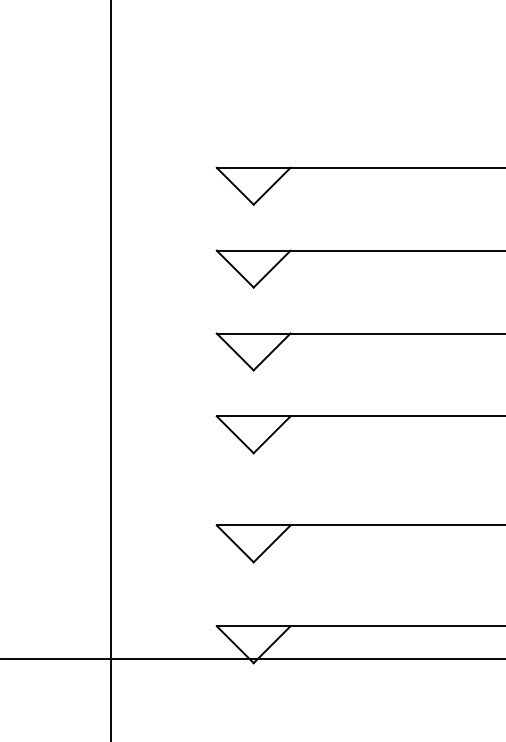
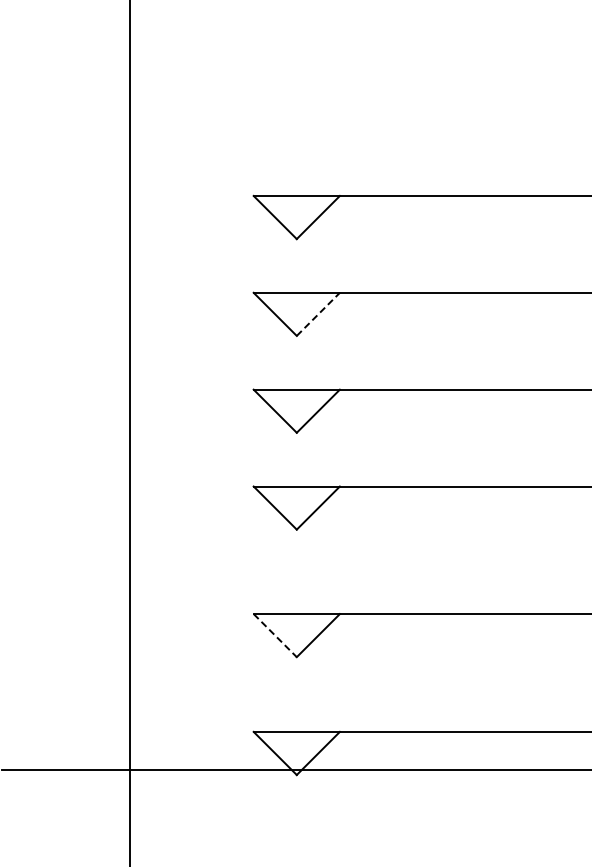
line: (272, 269) -> (318, 314), solid -> dashed
line: (235, 543) -> (275, 635), solid -> dashed

